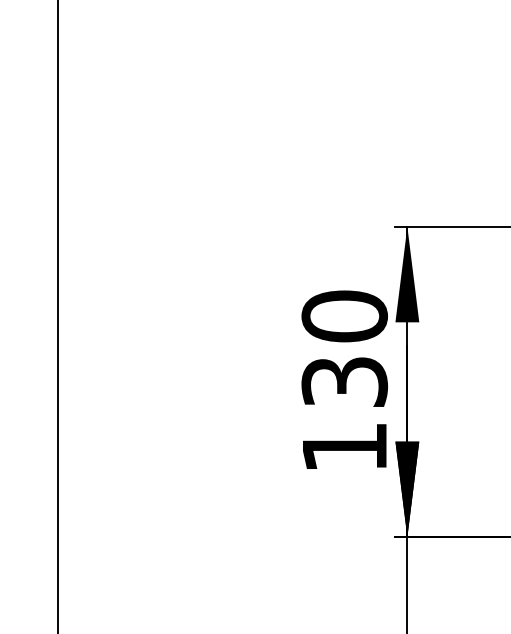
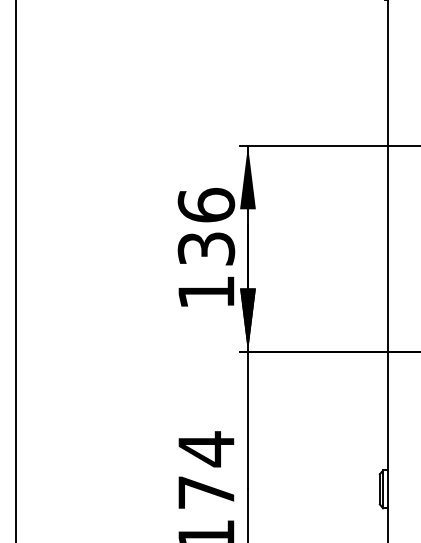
text: (343, 316) -> (205, 205), 130 -> 136

